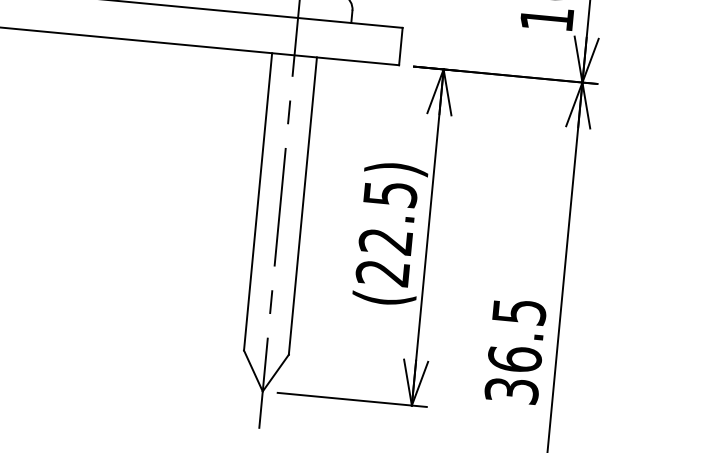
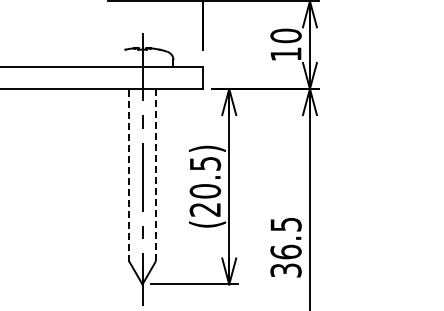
line: (258, 200) -> (129, 174), solid -> dashed
line: (302, 206) -> (155, 175), solid -> dashed
text: (386, 241) -> (205, 191), (22.5) -> (20.5)

